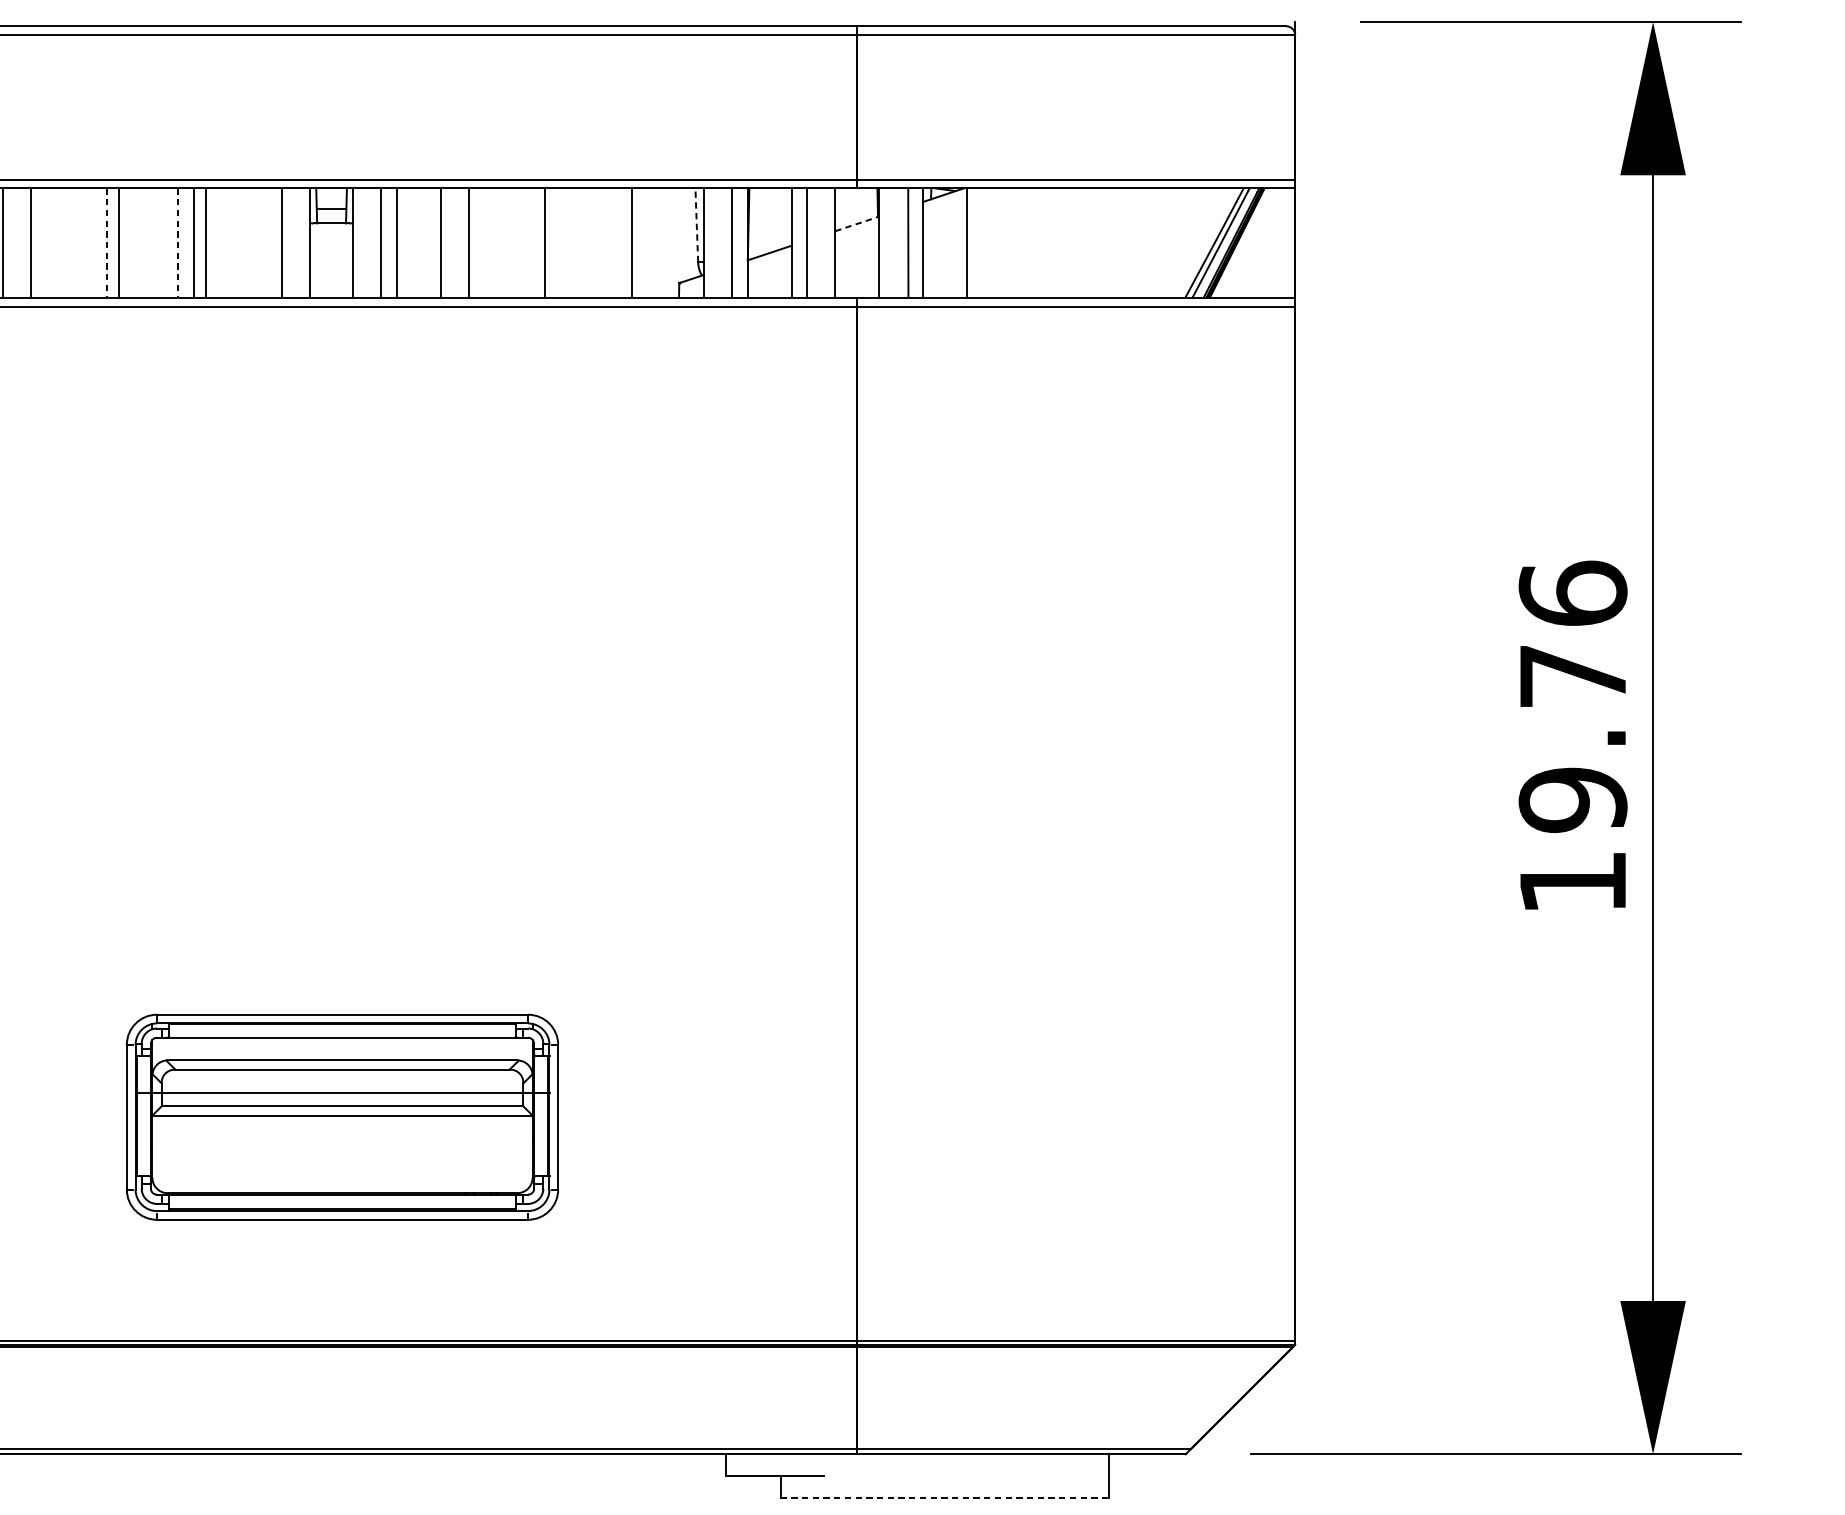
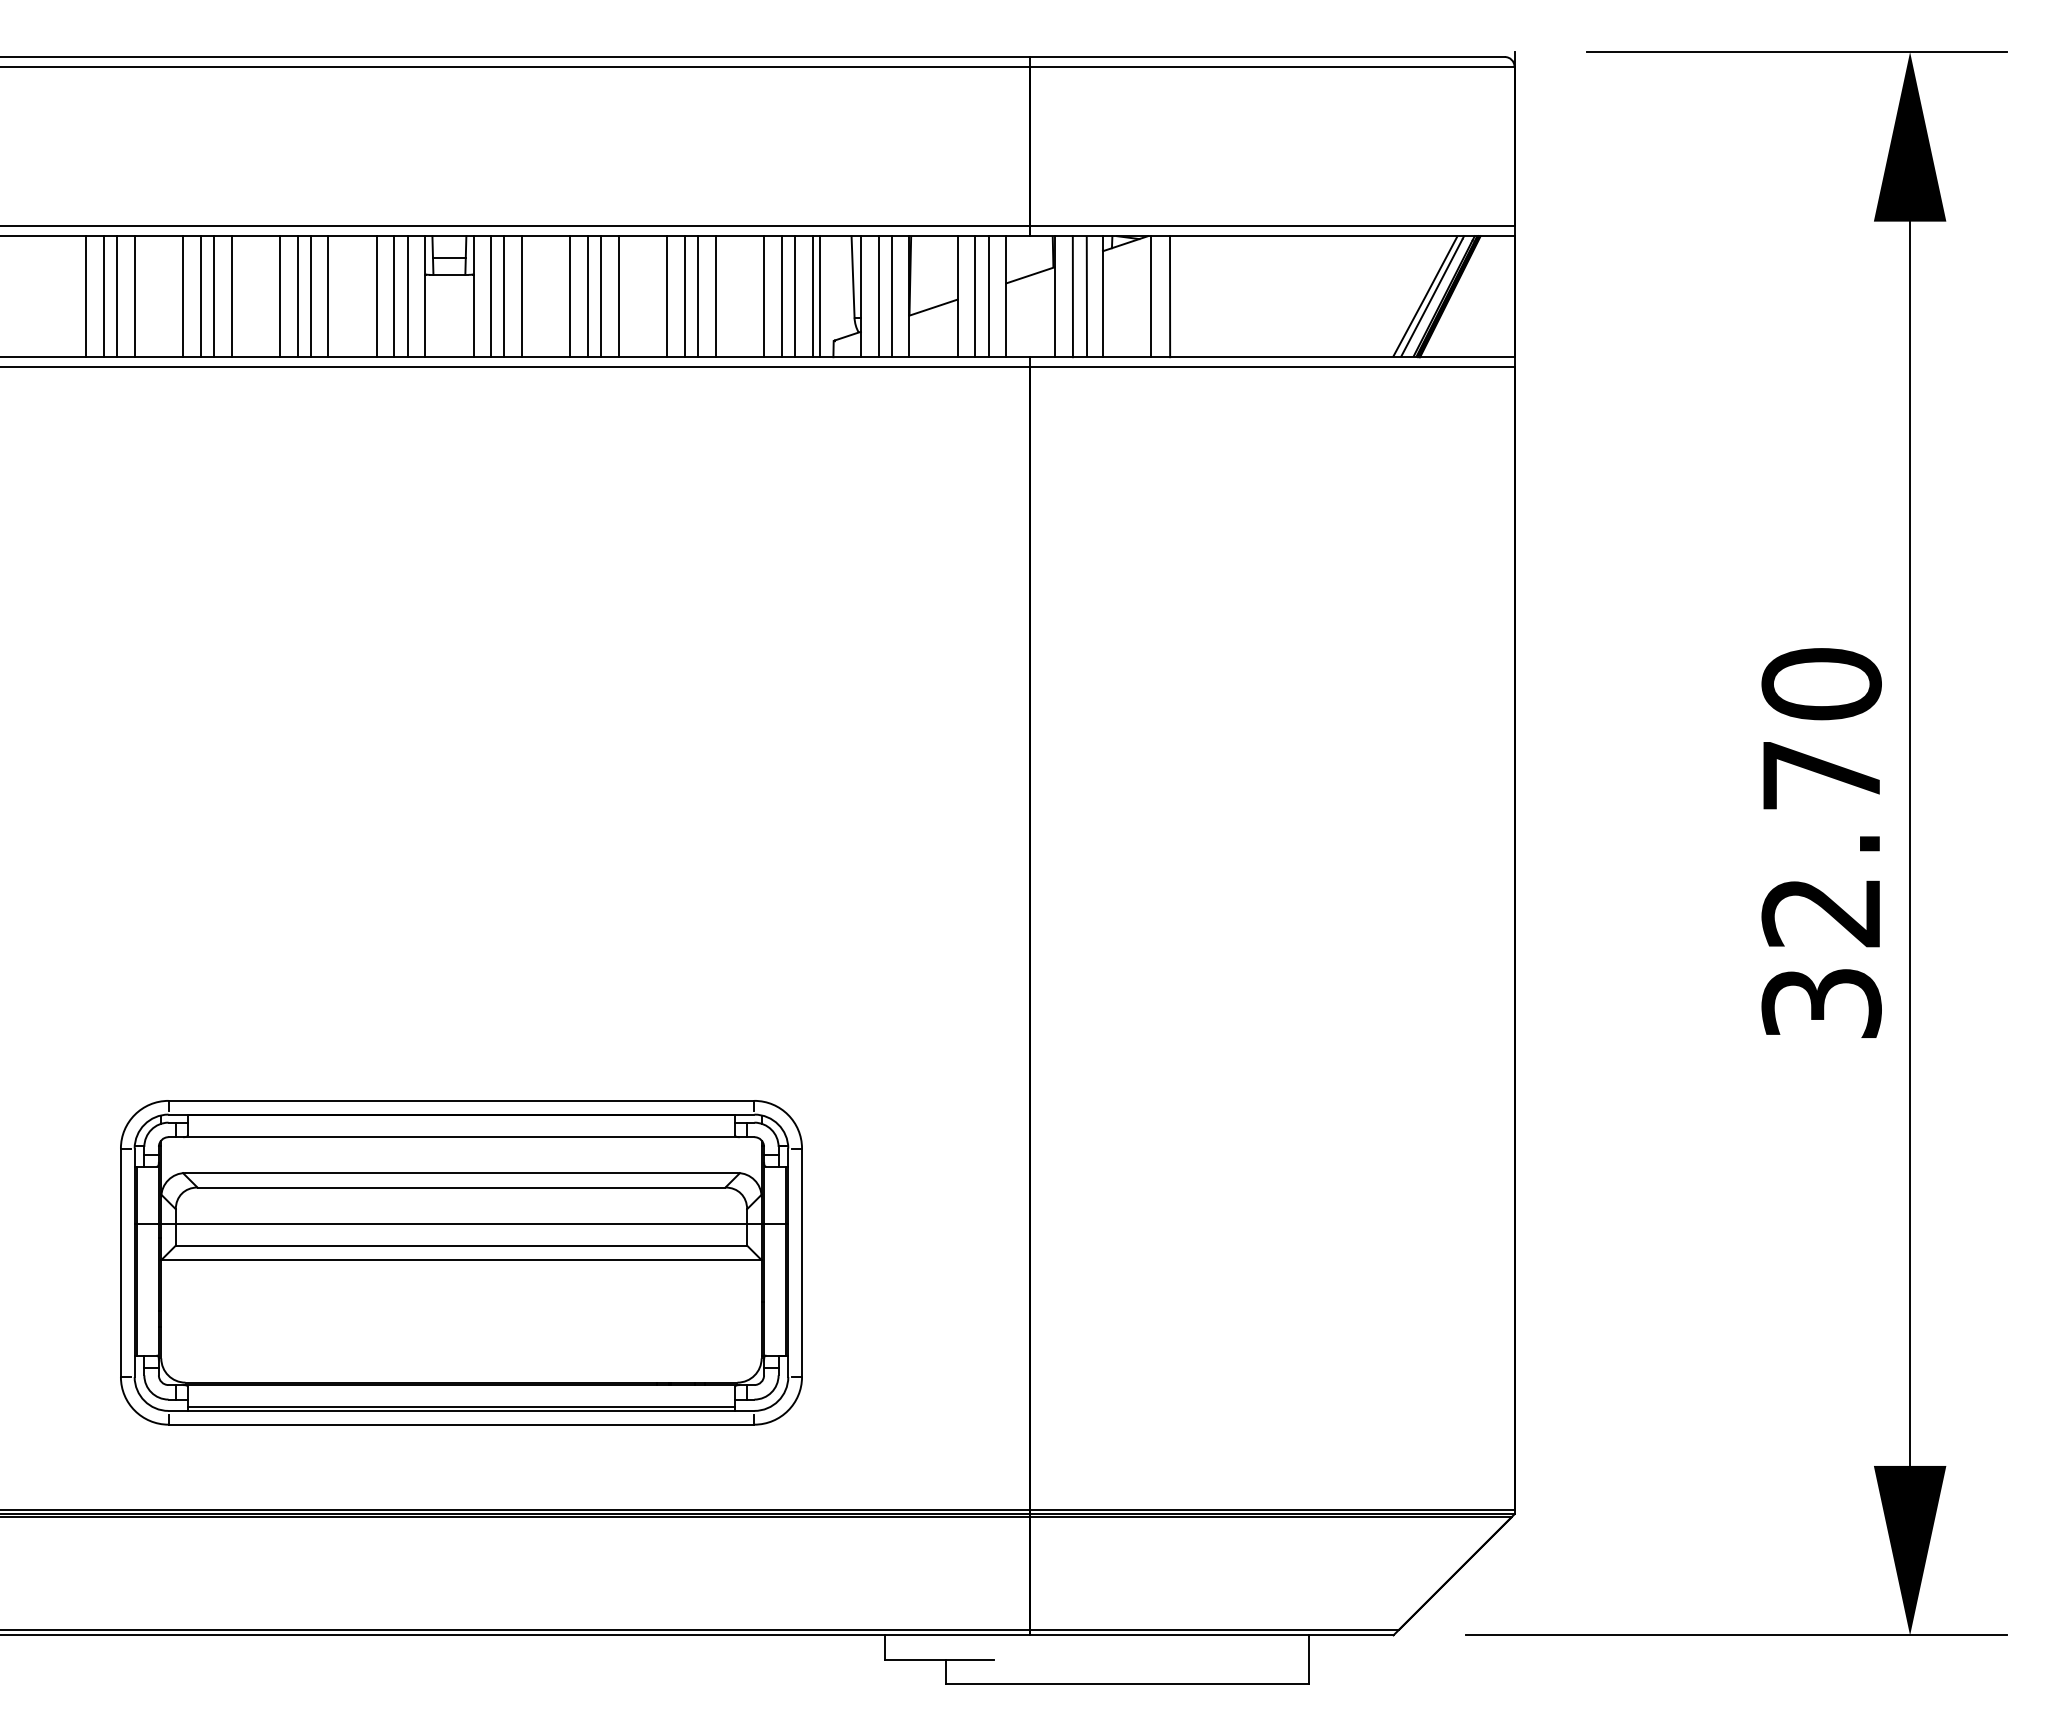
line: (697, 224) -> (853, 276), dashed -> solid
line: (857, 224) -> (1030, 275), dashed -> solid
line: (18, 243) -> (103, 296), added
line: (46, 243) -> (134, 296), added
line: (91, 243) -> (183, 296), added
line: (106, 243) -> (200, 296), dashed -> solid
line: (134, 243) -> (231, 296), added
line: (177, 243) -> (279, 296), dashed -> solid
line: (222, 243) -> (328, 296), added
line: (265, 243) -> (376, 296), added
line: (293, 243) -> (407, 296), added
line: (369, 243) -> (491, 296), added
line: (457, 243) -> (588, 296), added
line: (484, 243) -> (618, 296), added
line: (528, 243) -> (667, 296), added
line: (556, 243) -> (698, 296), added
line: (572, 243) -> (715, 296), added
line: (616, 243) -> (764, 296), added
line: (643, 243) -> (794, 296), added
line: (660, 243) -> (812, 296), added
line: (666, 243) -> (819, 296), added
line: (719, 243) -> (878, 296), added
line: (819, 243) -> (988, 296), added
line: (895, 243) -> (1072, 296), added
line: (983, 243) -> (1170, 296), added
text: (1572, 736) -> (1821, 842), 19.76 -> 32.70
part: (342, 1116) -> (461, 1262), size x1.43
line: (945, 1497) -> (1127, 1683), dashed -> solid

